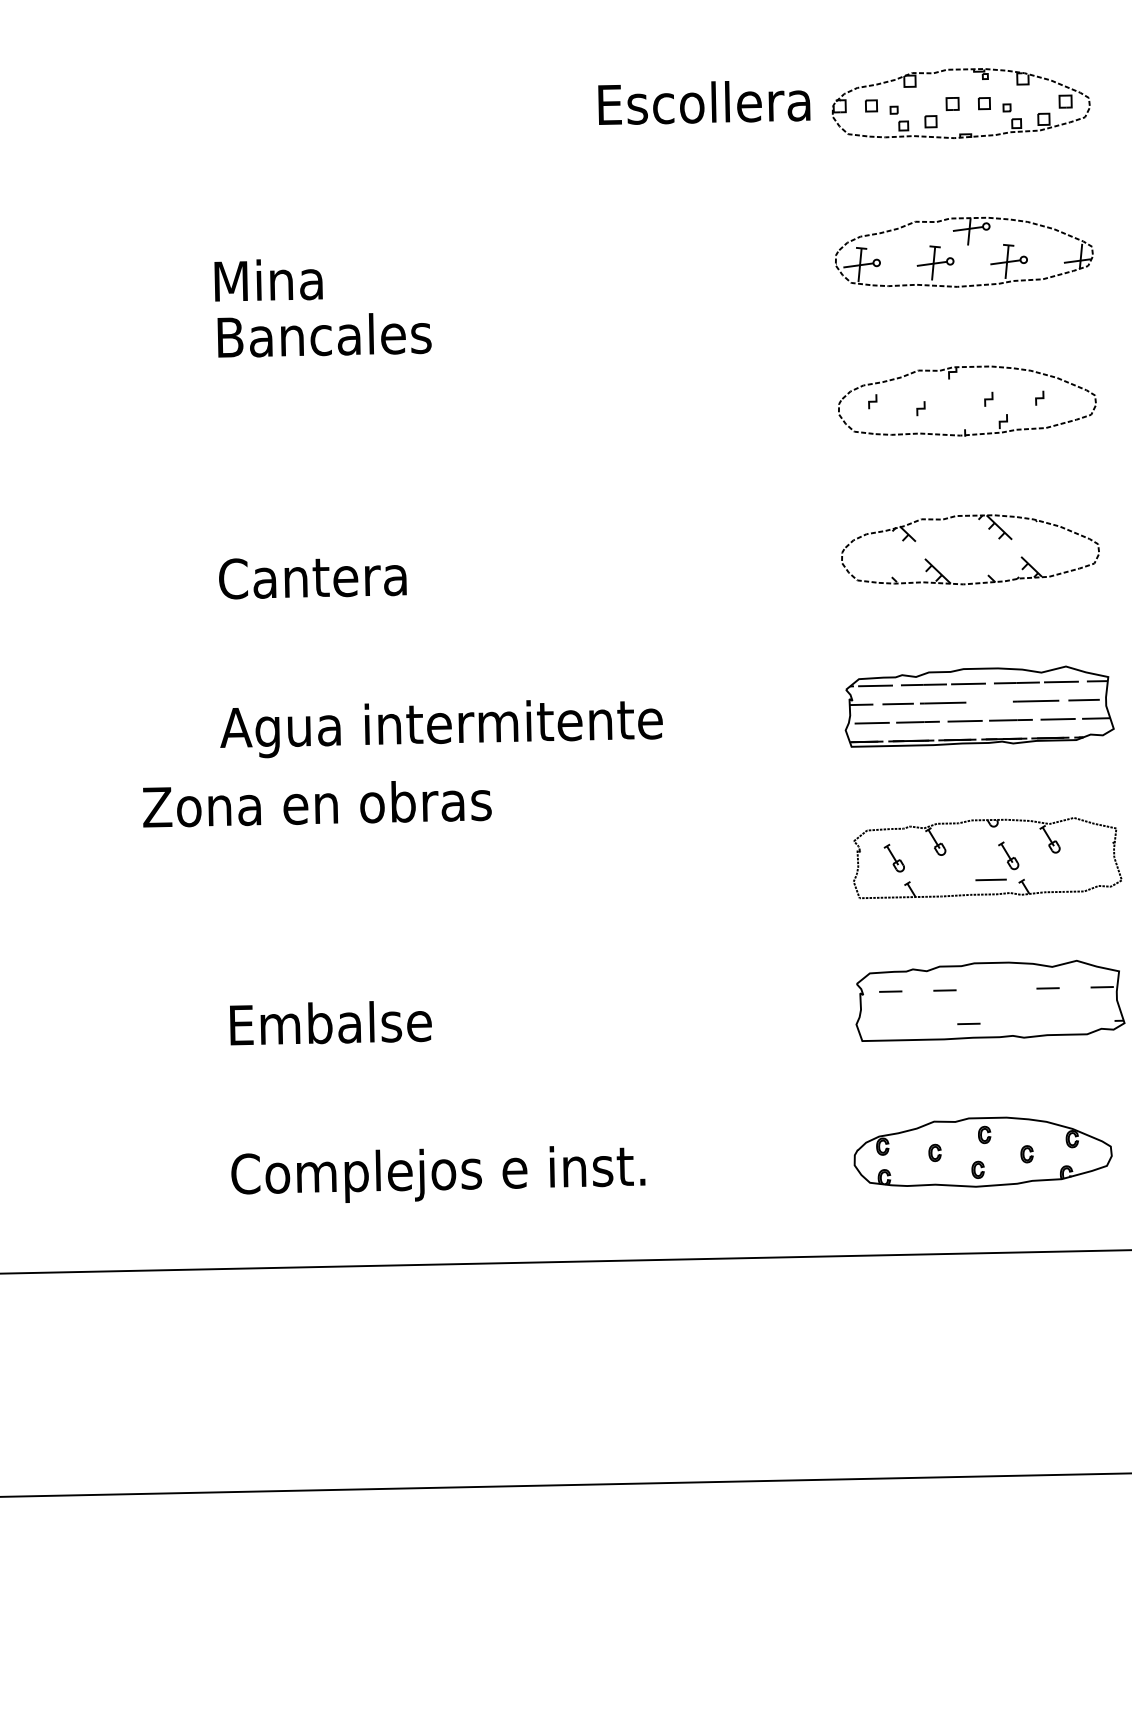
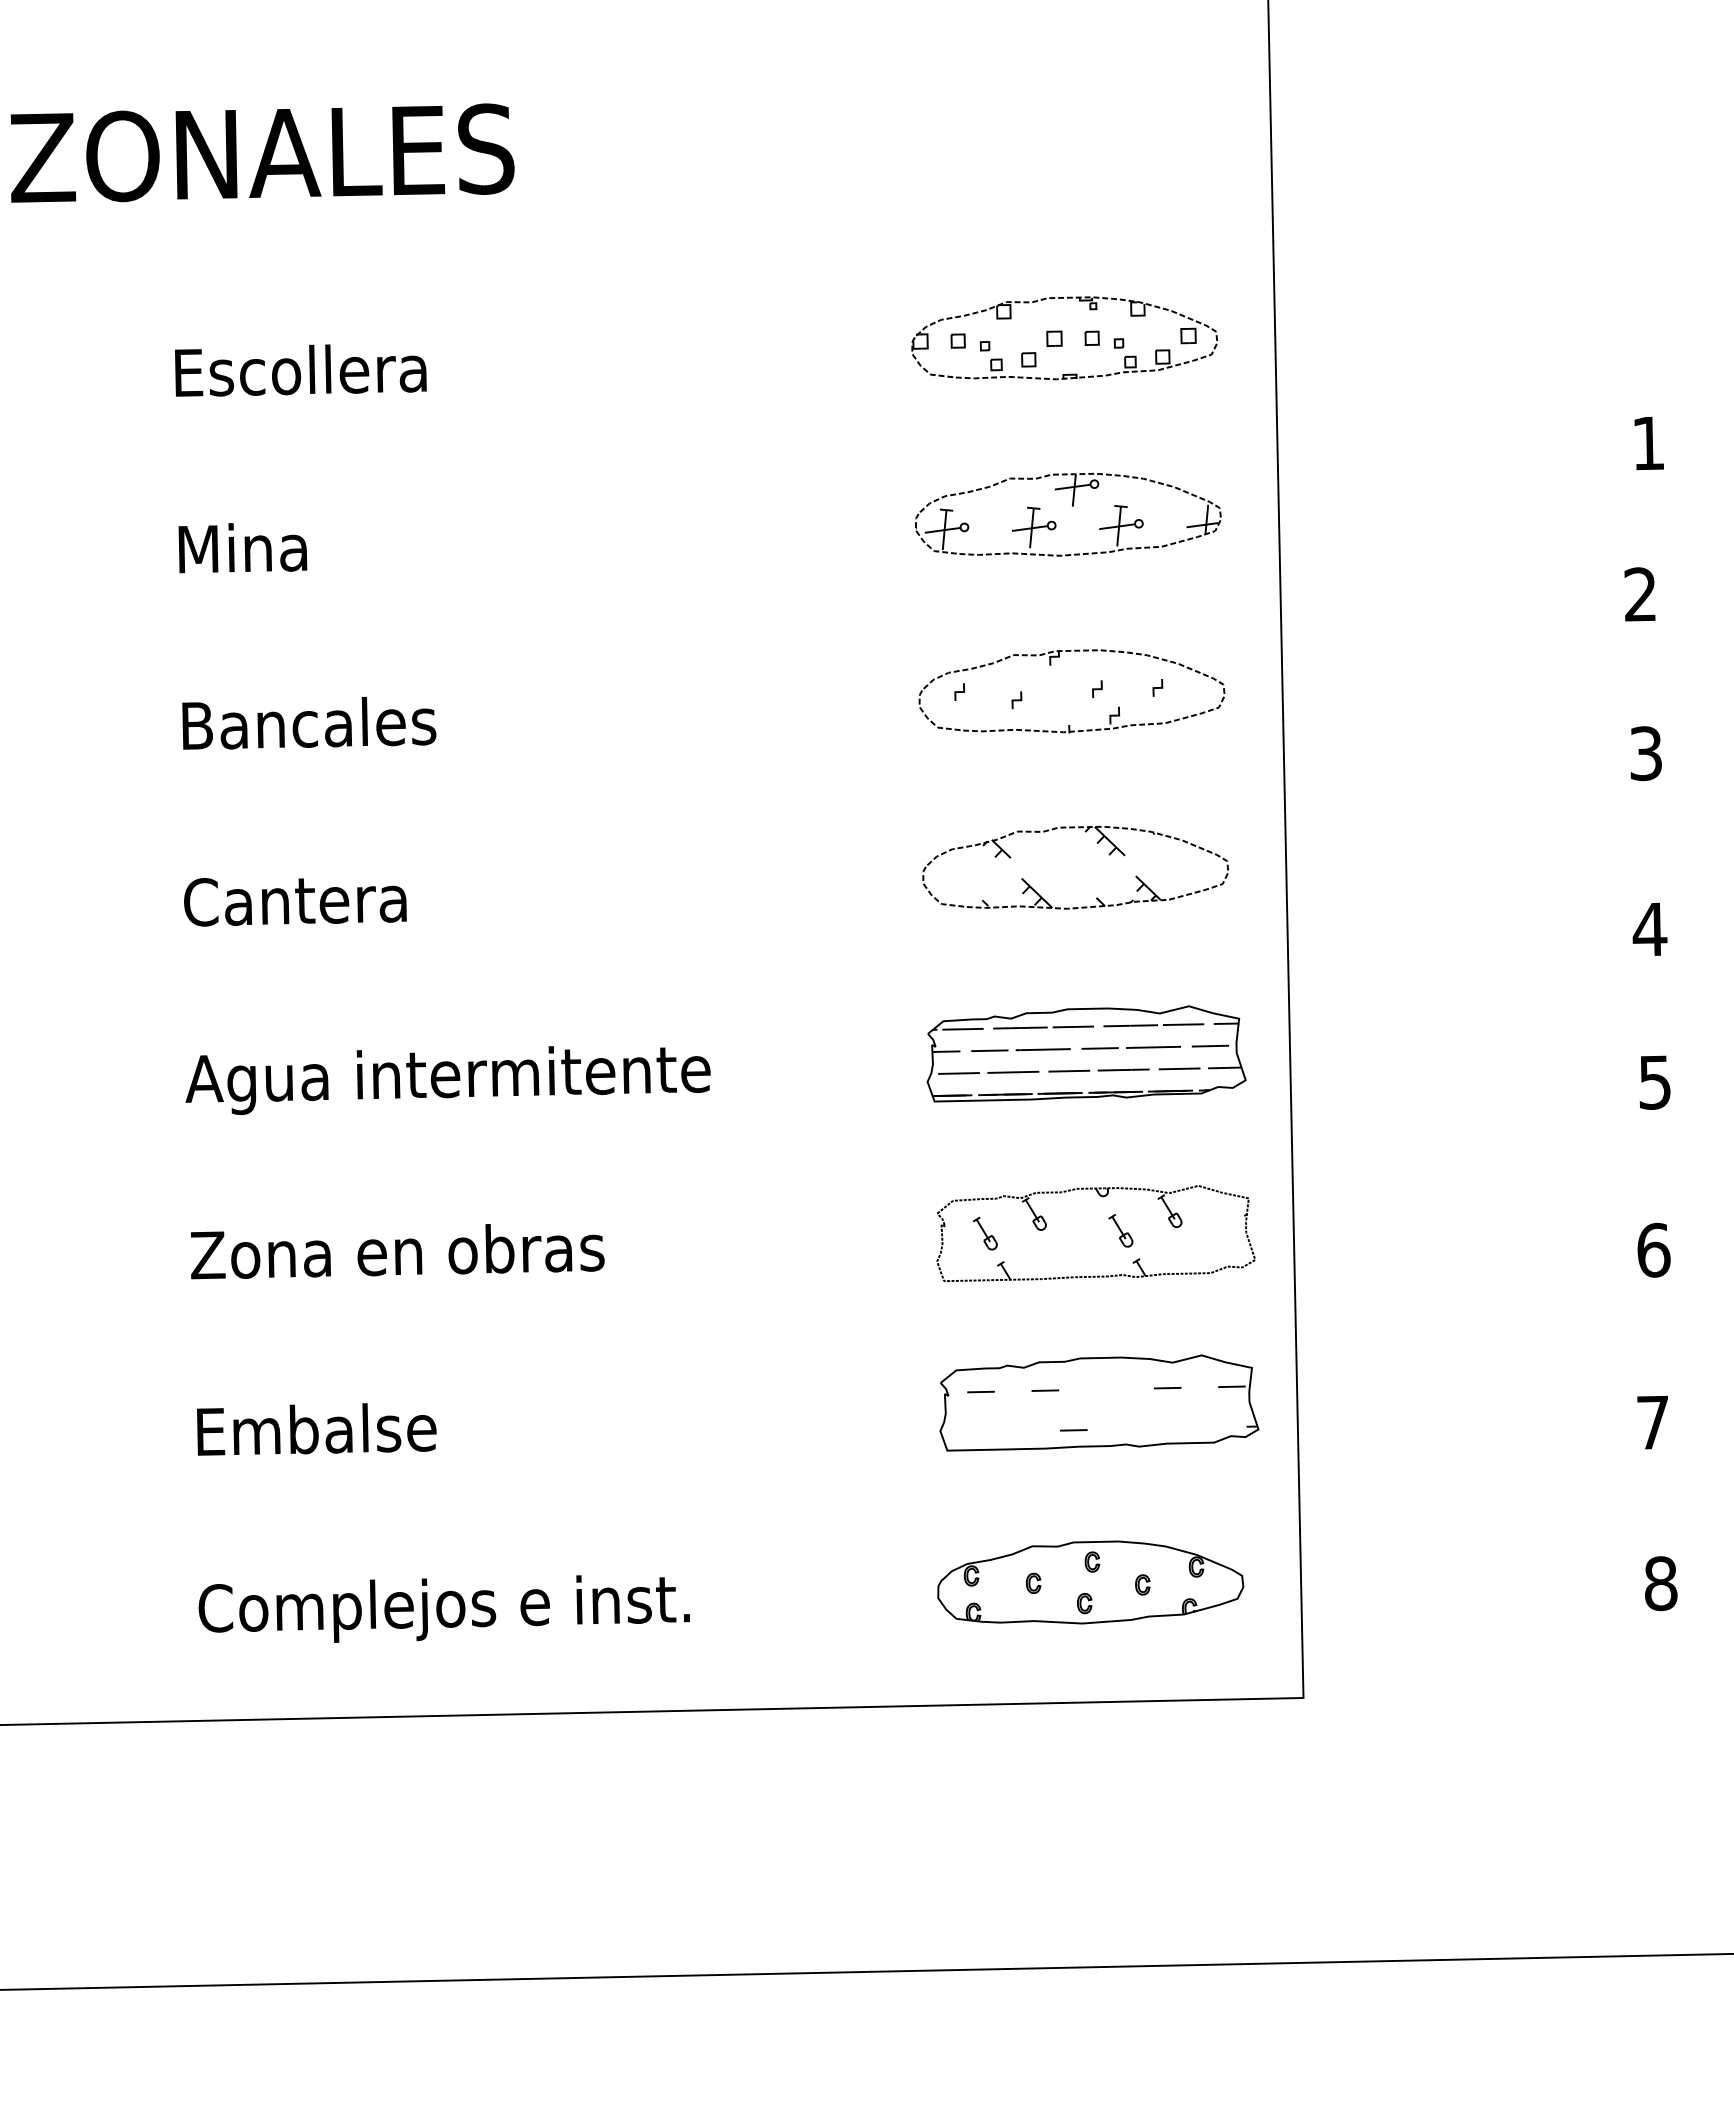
text: (704, 102) -> (300, 370), moved
text: (324, 335) -> (309, 723), moved
text: (317, 804) -> (397, 1251), moved
line: (990, 879) -> (1099, 1048), moved

